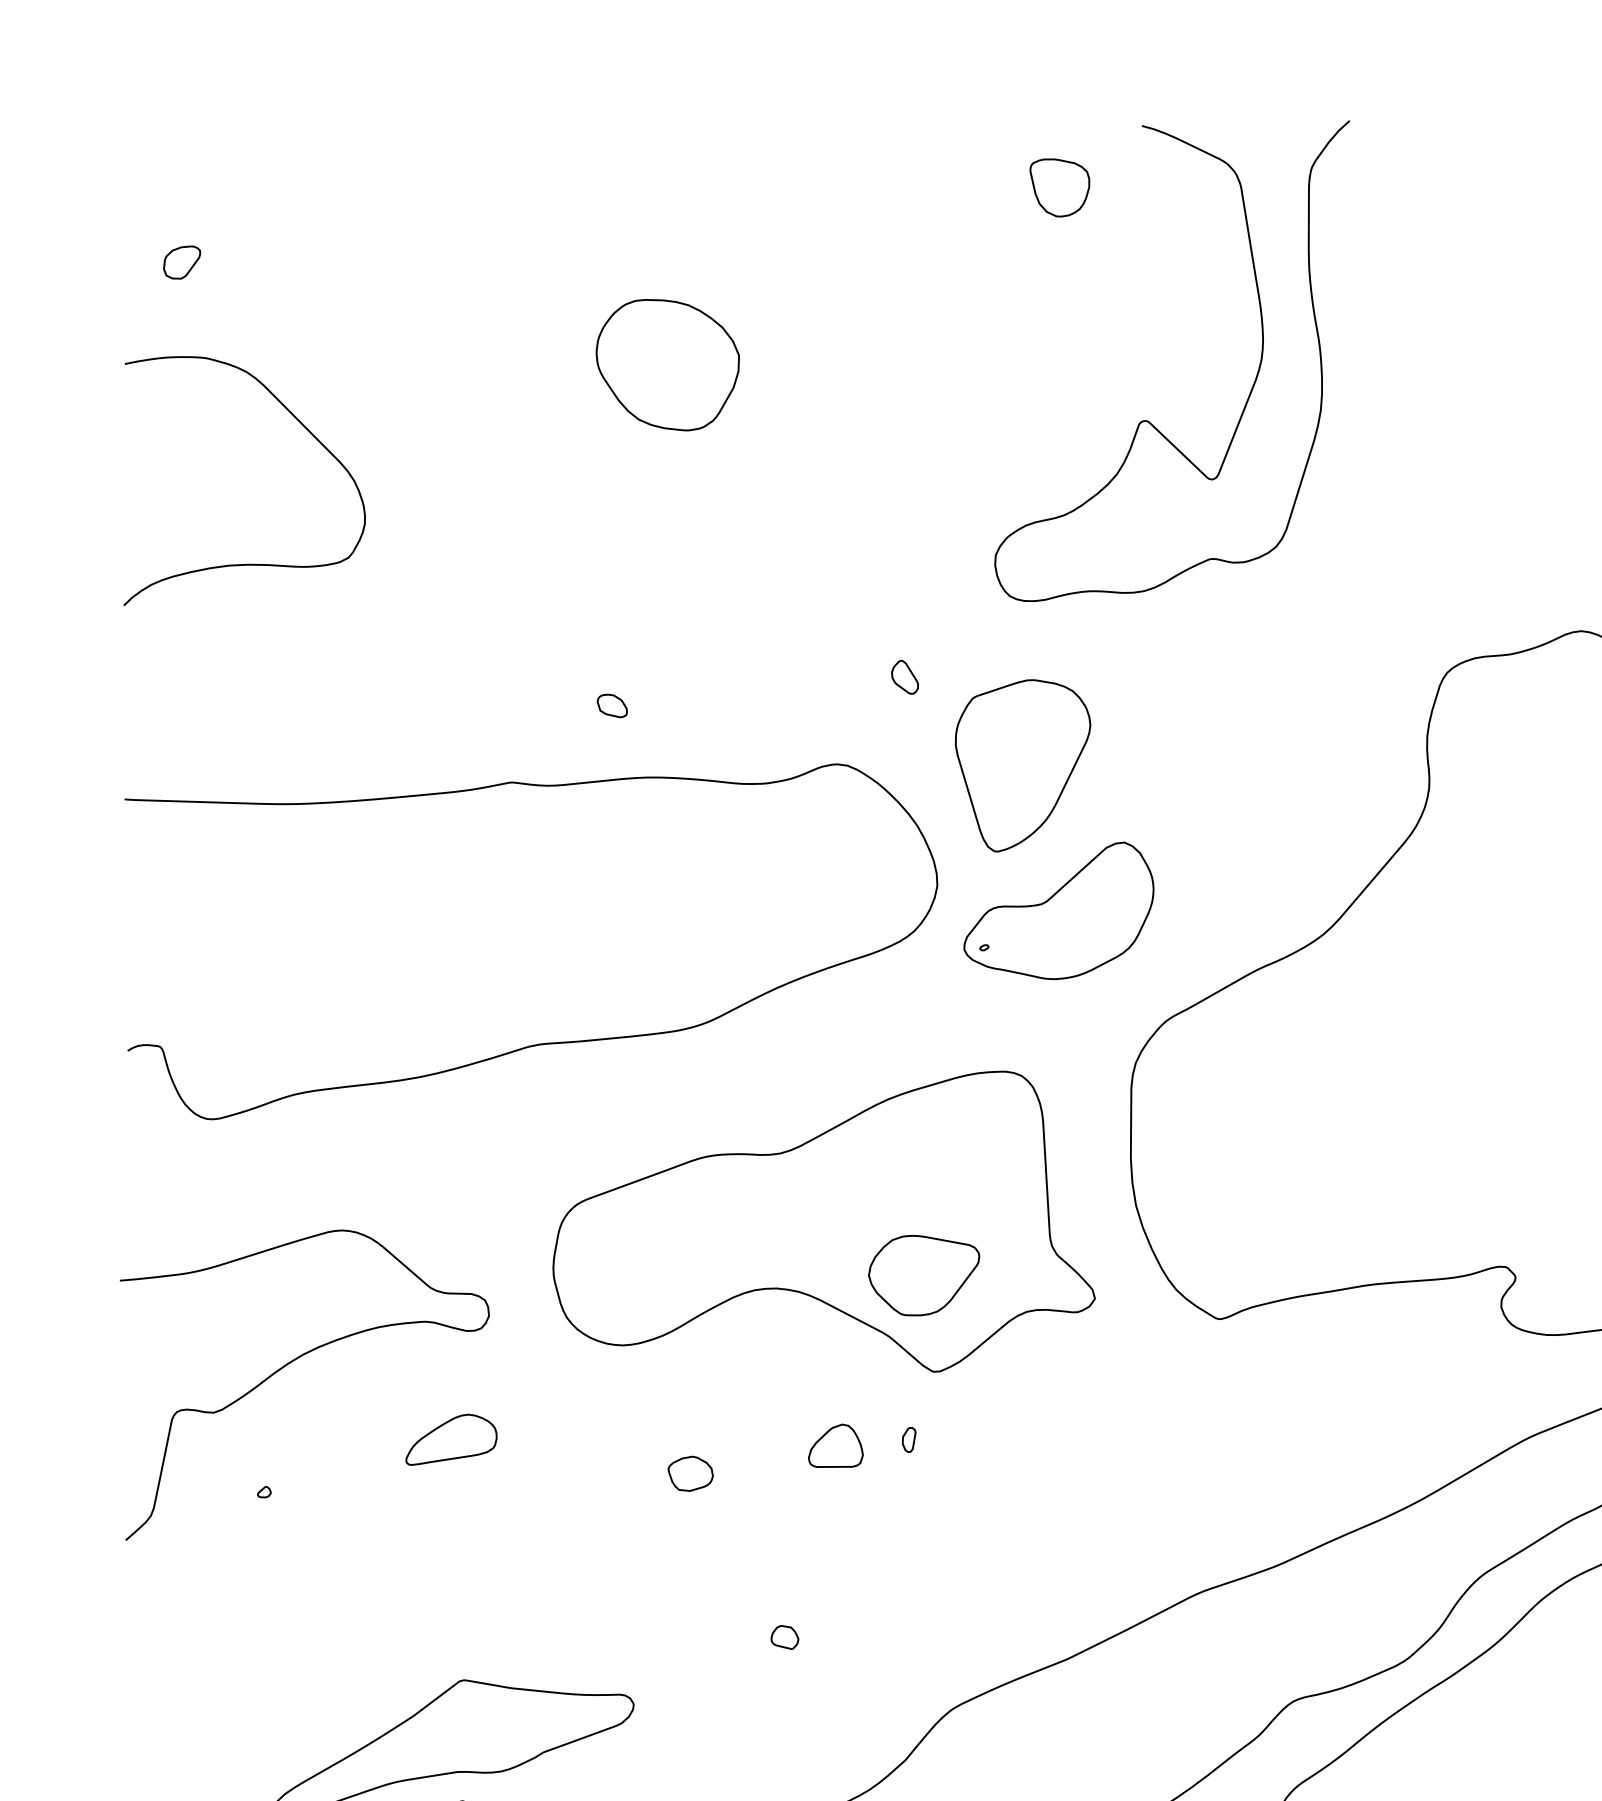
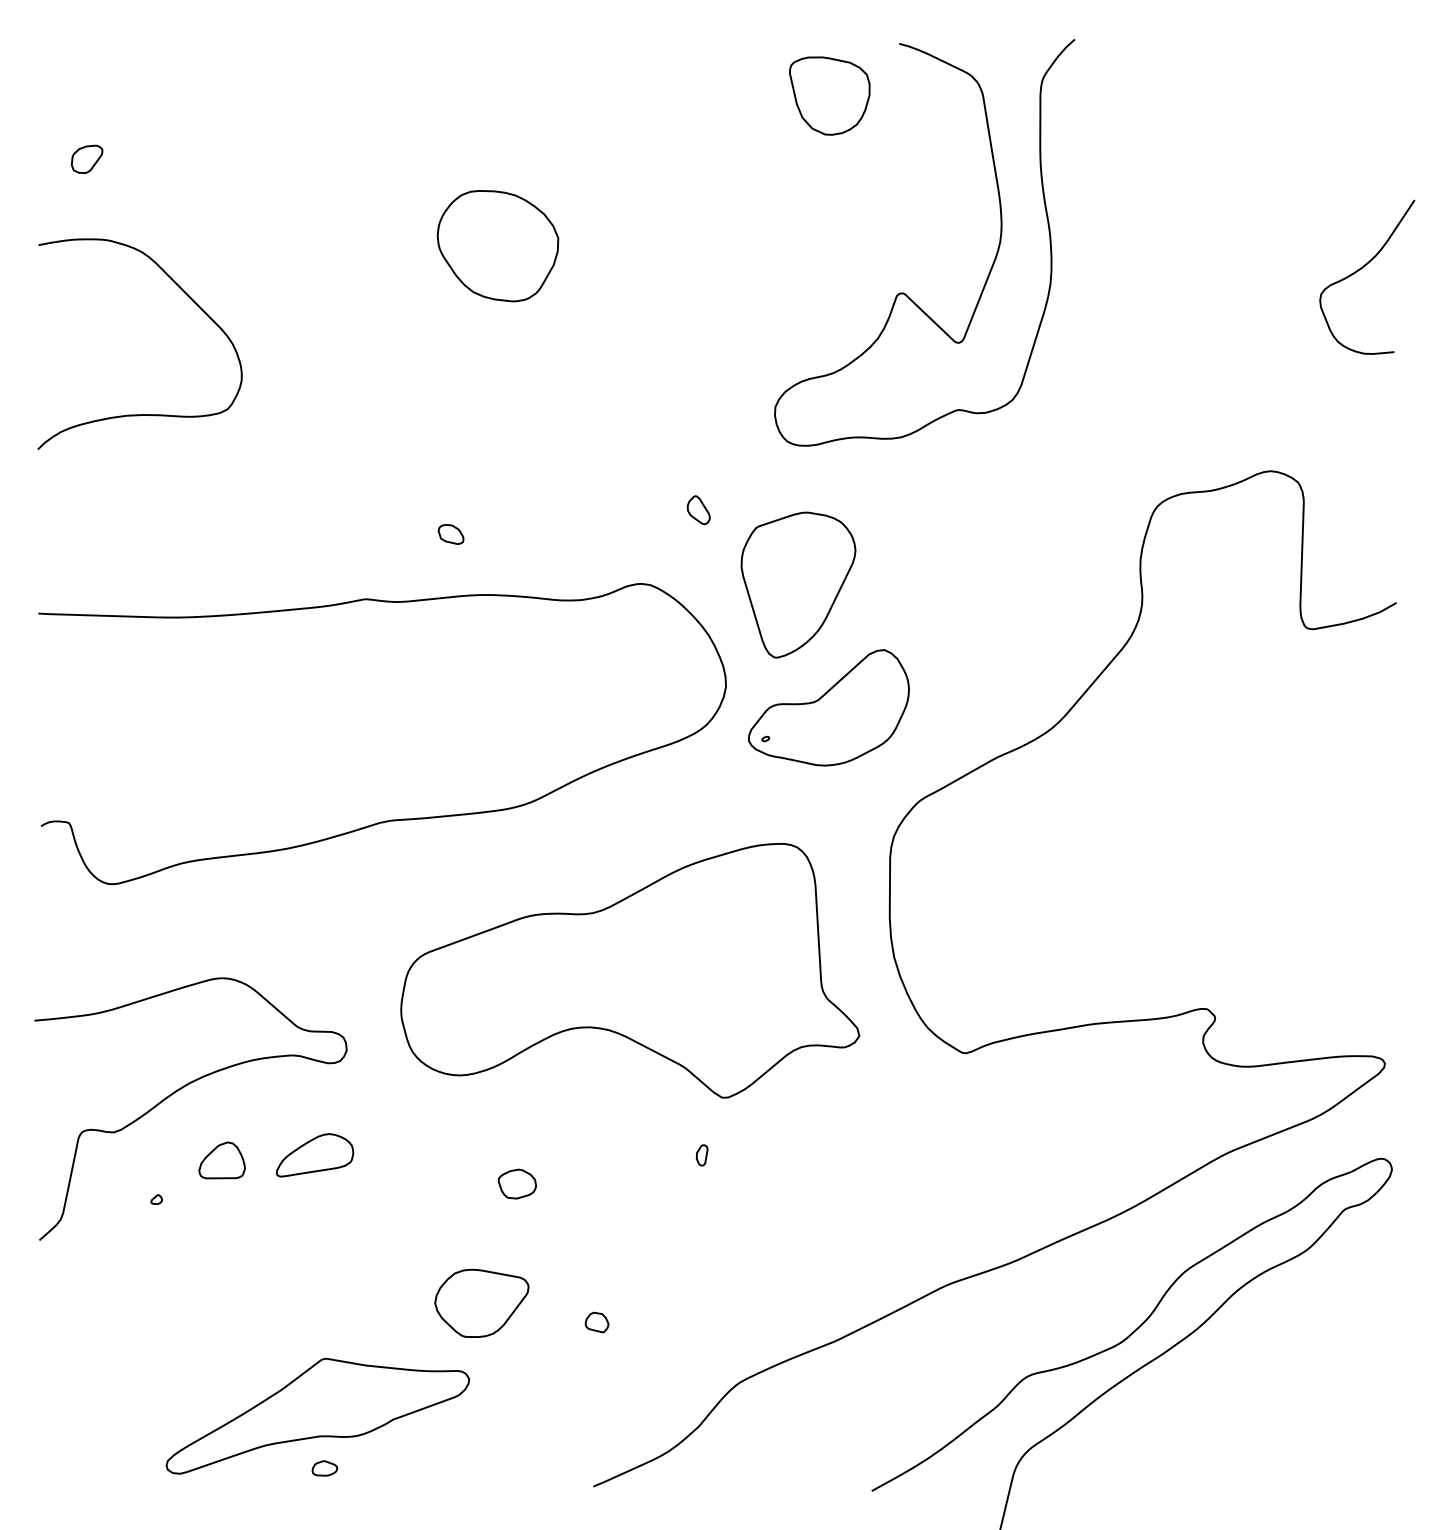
part: (1059, 188) -> (829, 96), size x1.6
part: (923, 1274) -> (481, 1302), moved
part: (835, 1445) -> (221, 1160), moved

